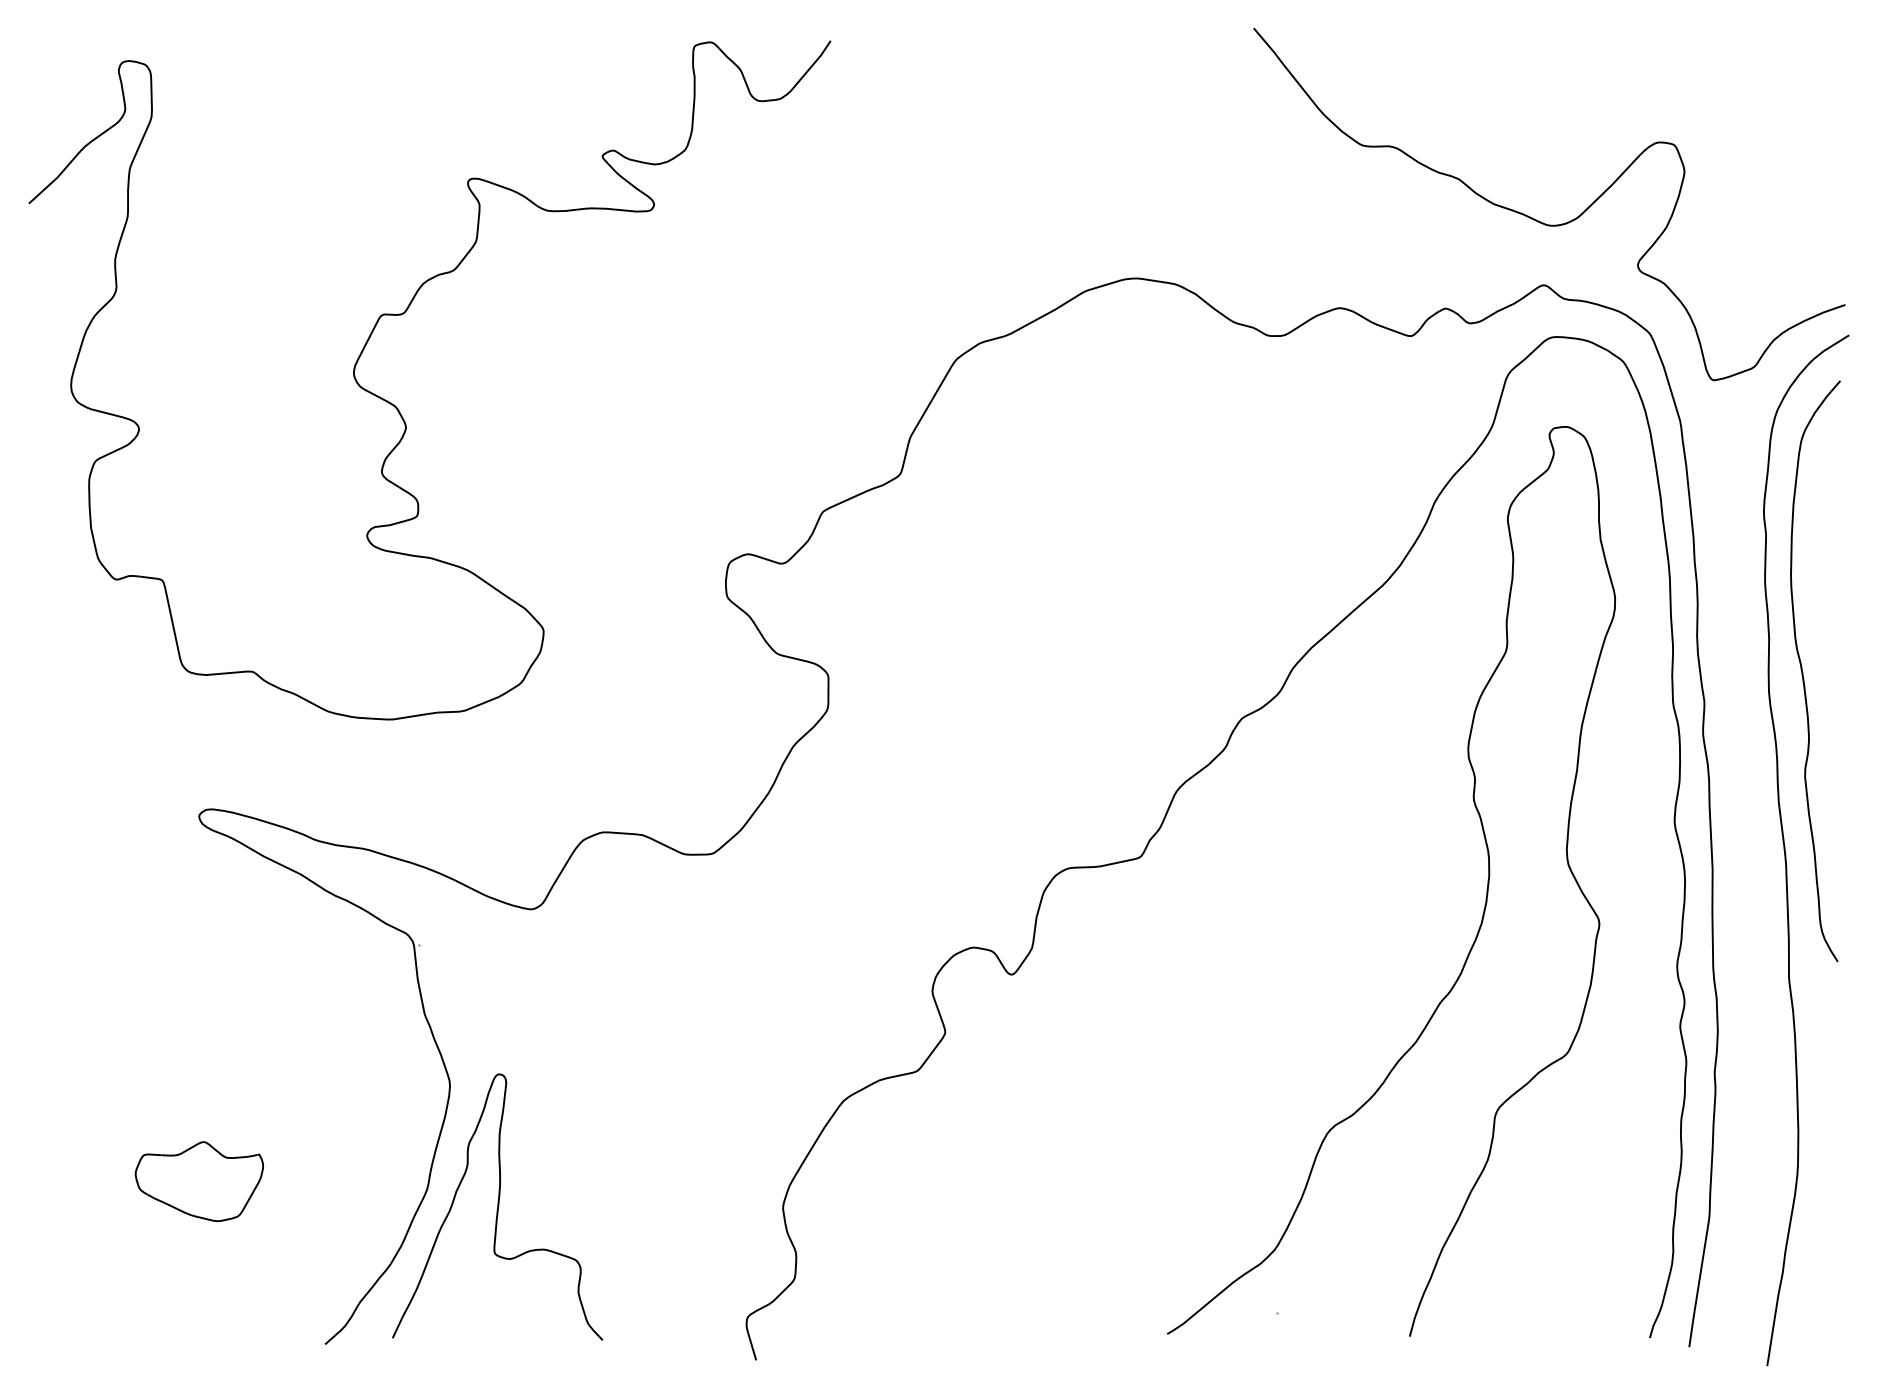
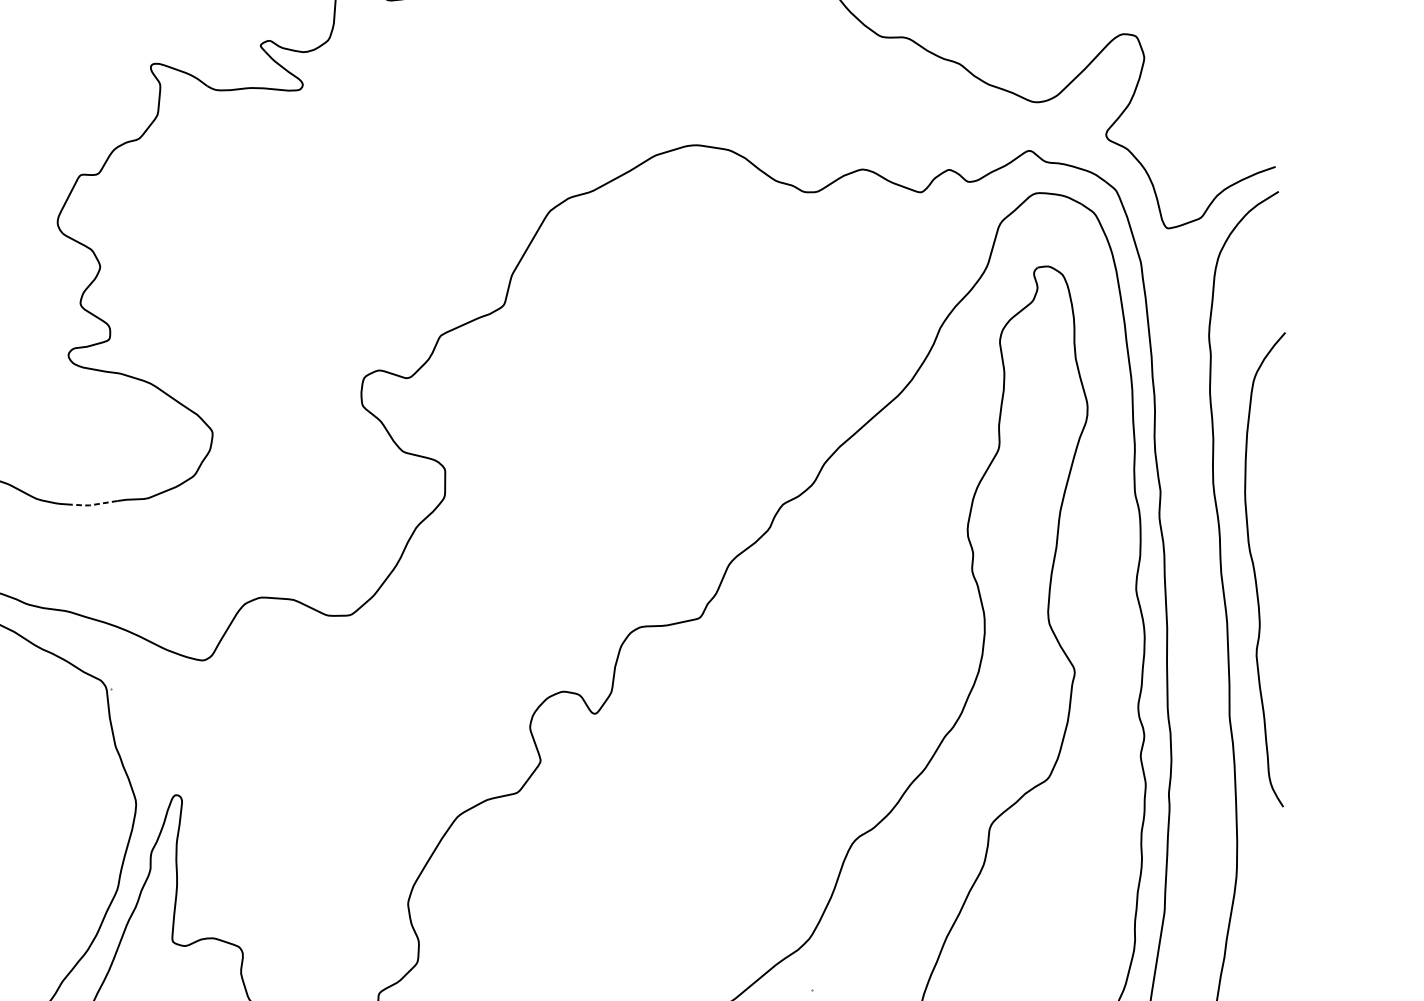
curve: (1803, 672) -> (1255, 570), moved
line: (398, 718) -> (94, 504), solid -> dashed

